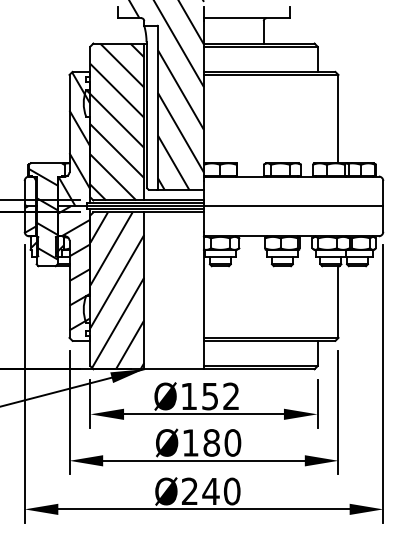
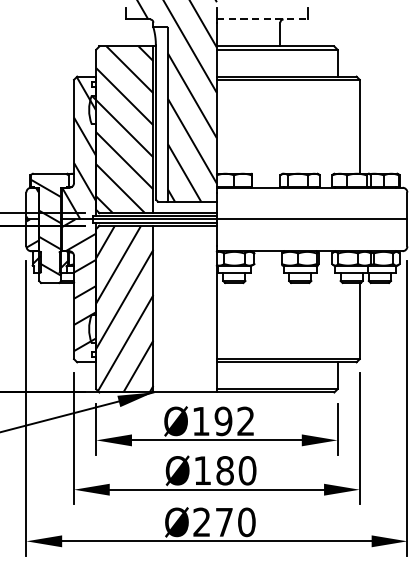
line: (246, 18) -> (262, 19), solid -> dashed
text: (209, 396) -> (222, 421), Ø152 -> Ø192
text: (210, 491) -> (223, 522), Ø240 -> Ø270

